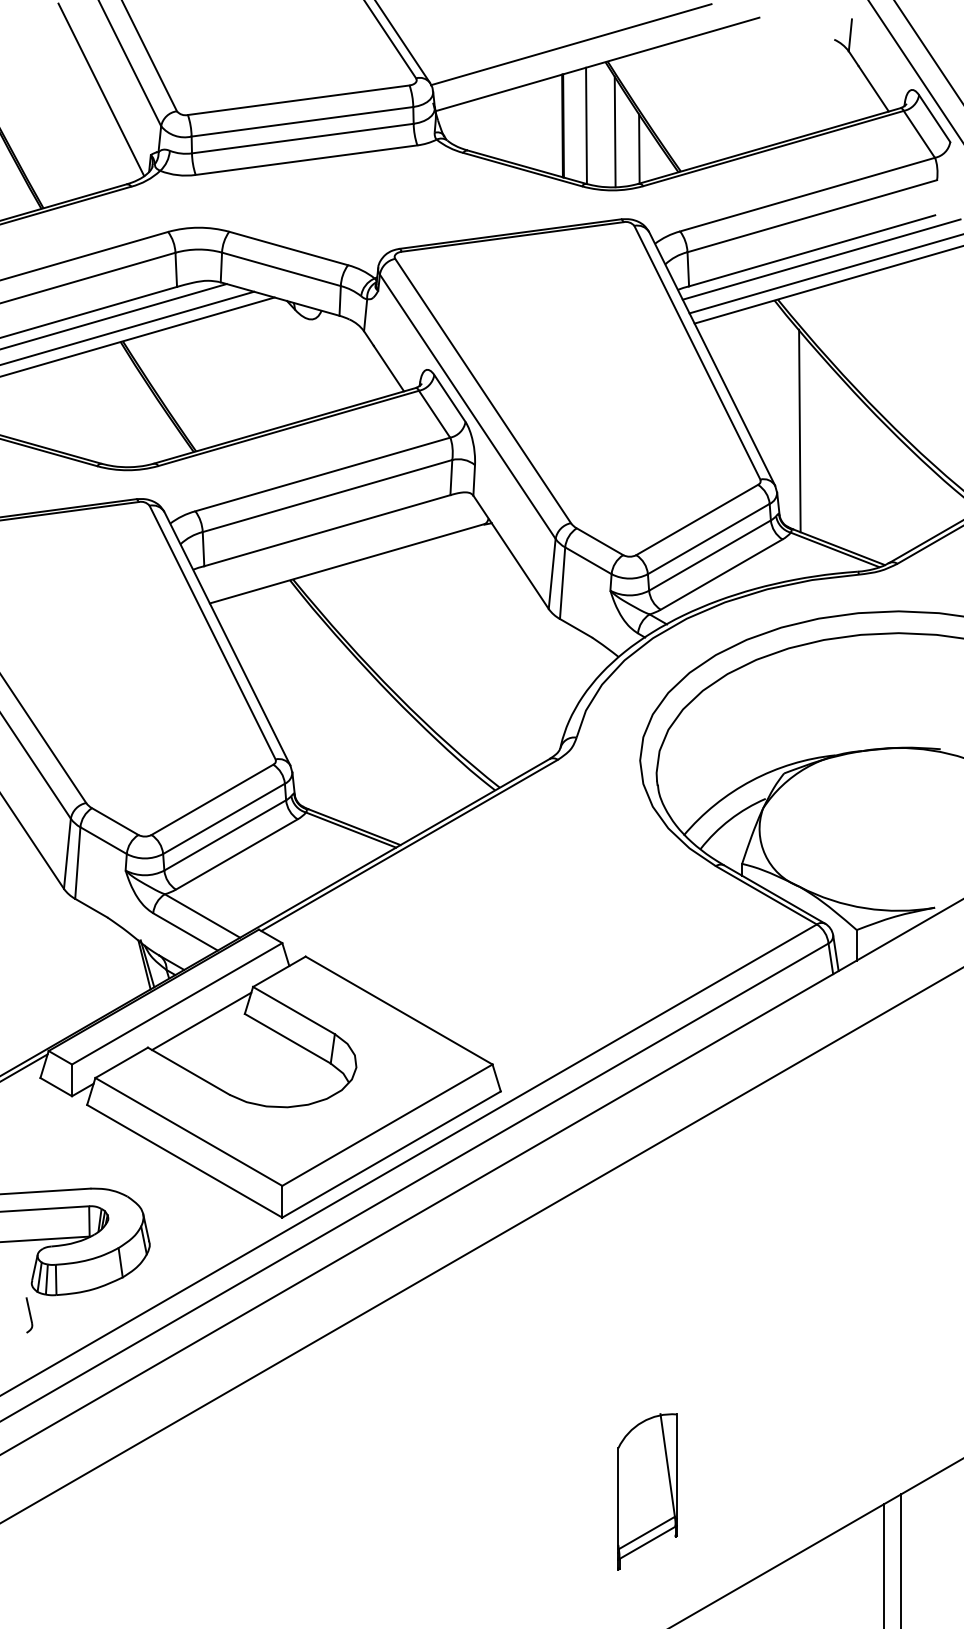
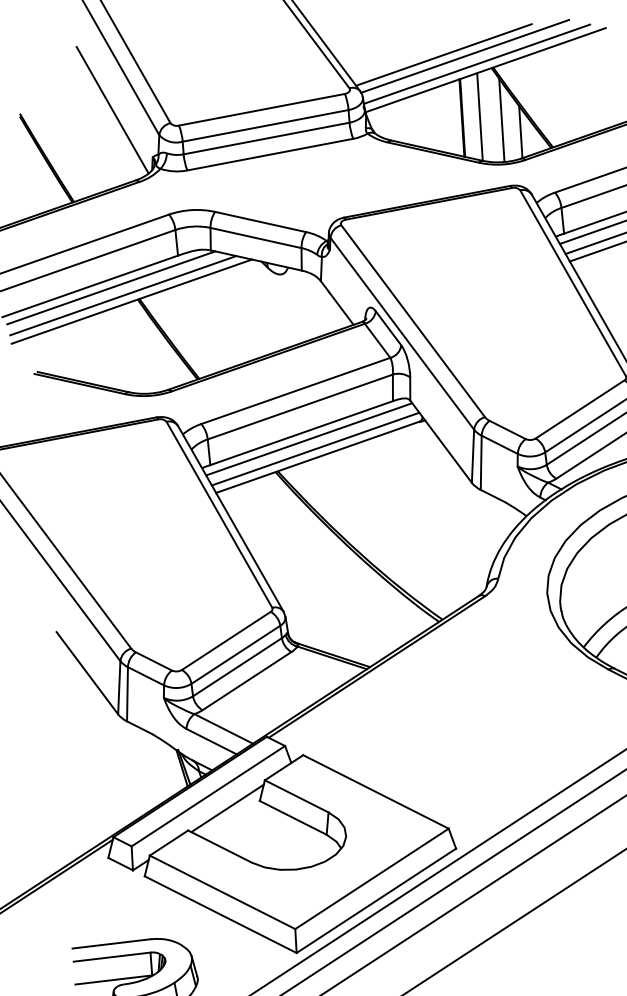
line: (543, 41) -> (444, 55), added
line: (586, 55) -> (477, 63), added
line: (336, 539) -> (308, 439), added
line: (344, 552) -> (315, 448), added

